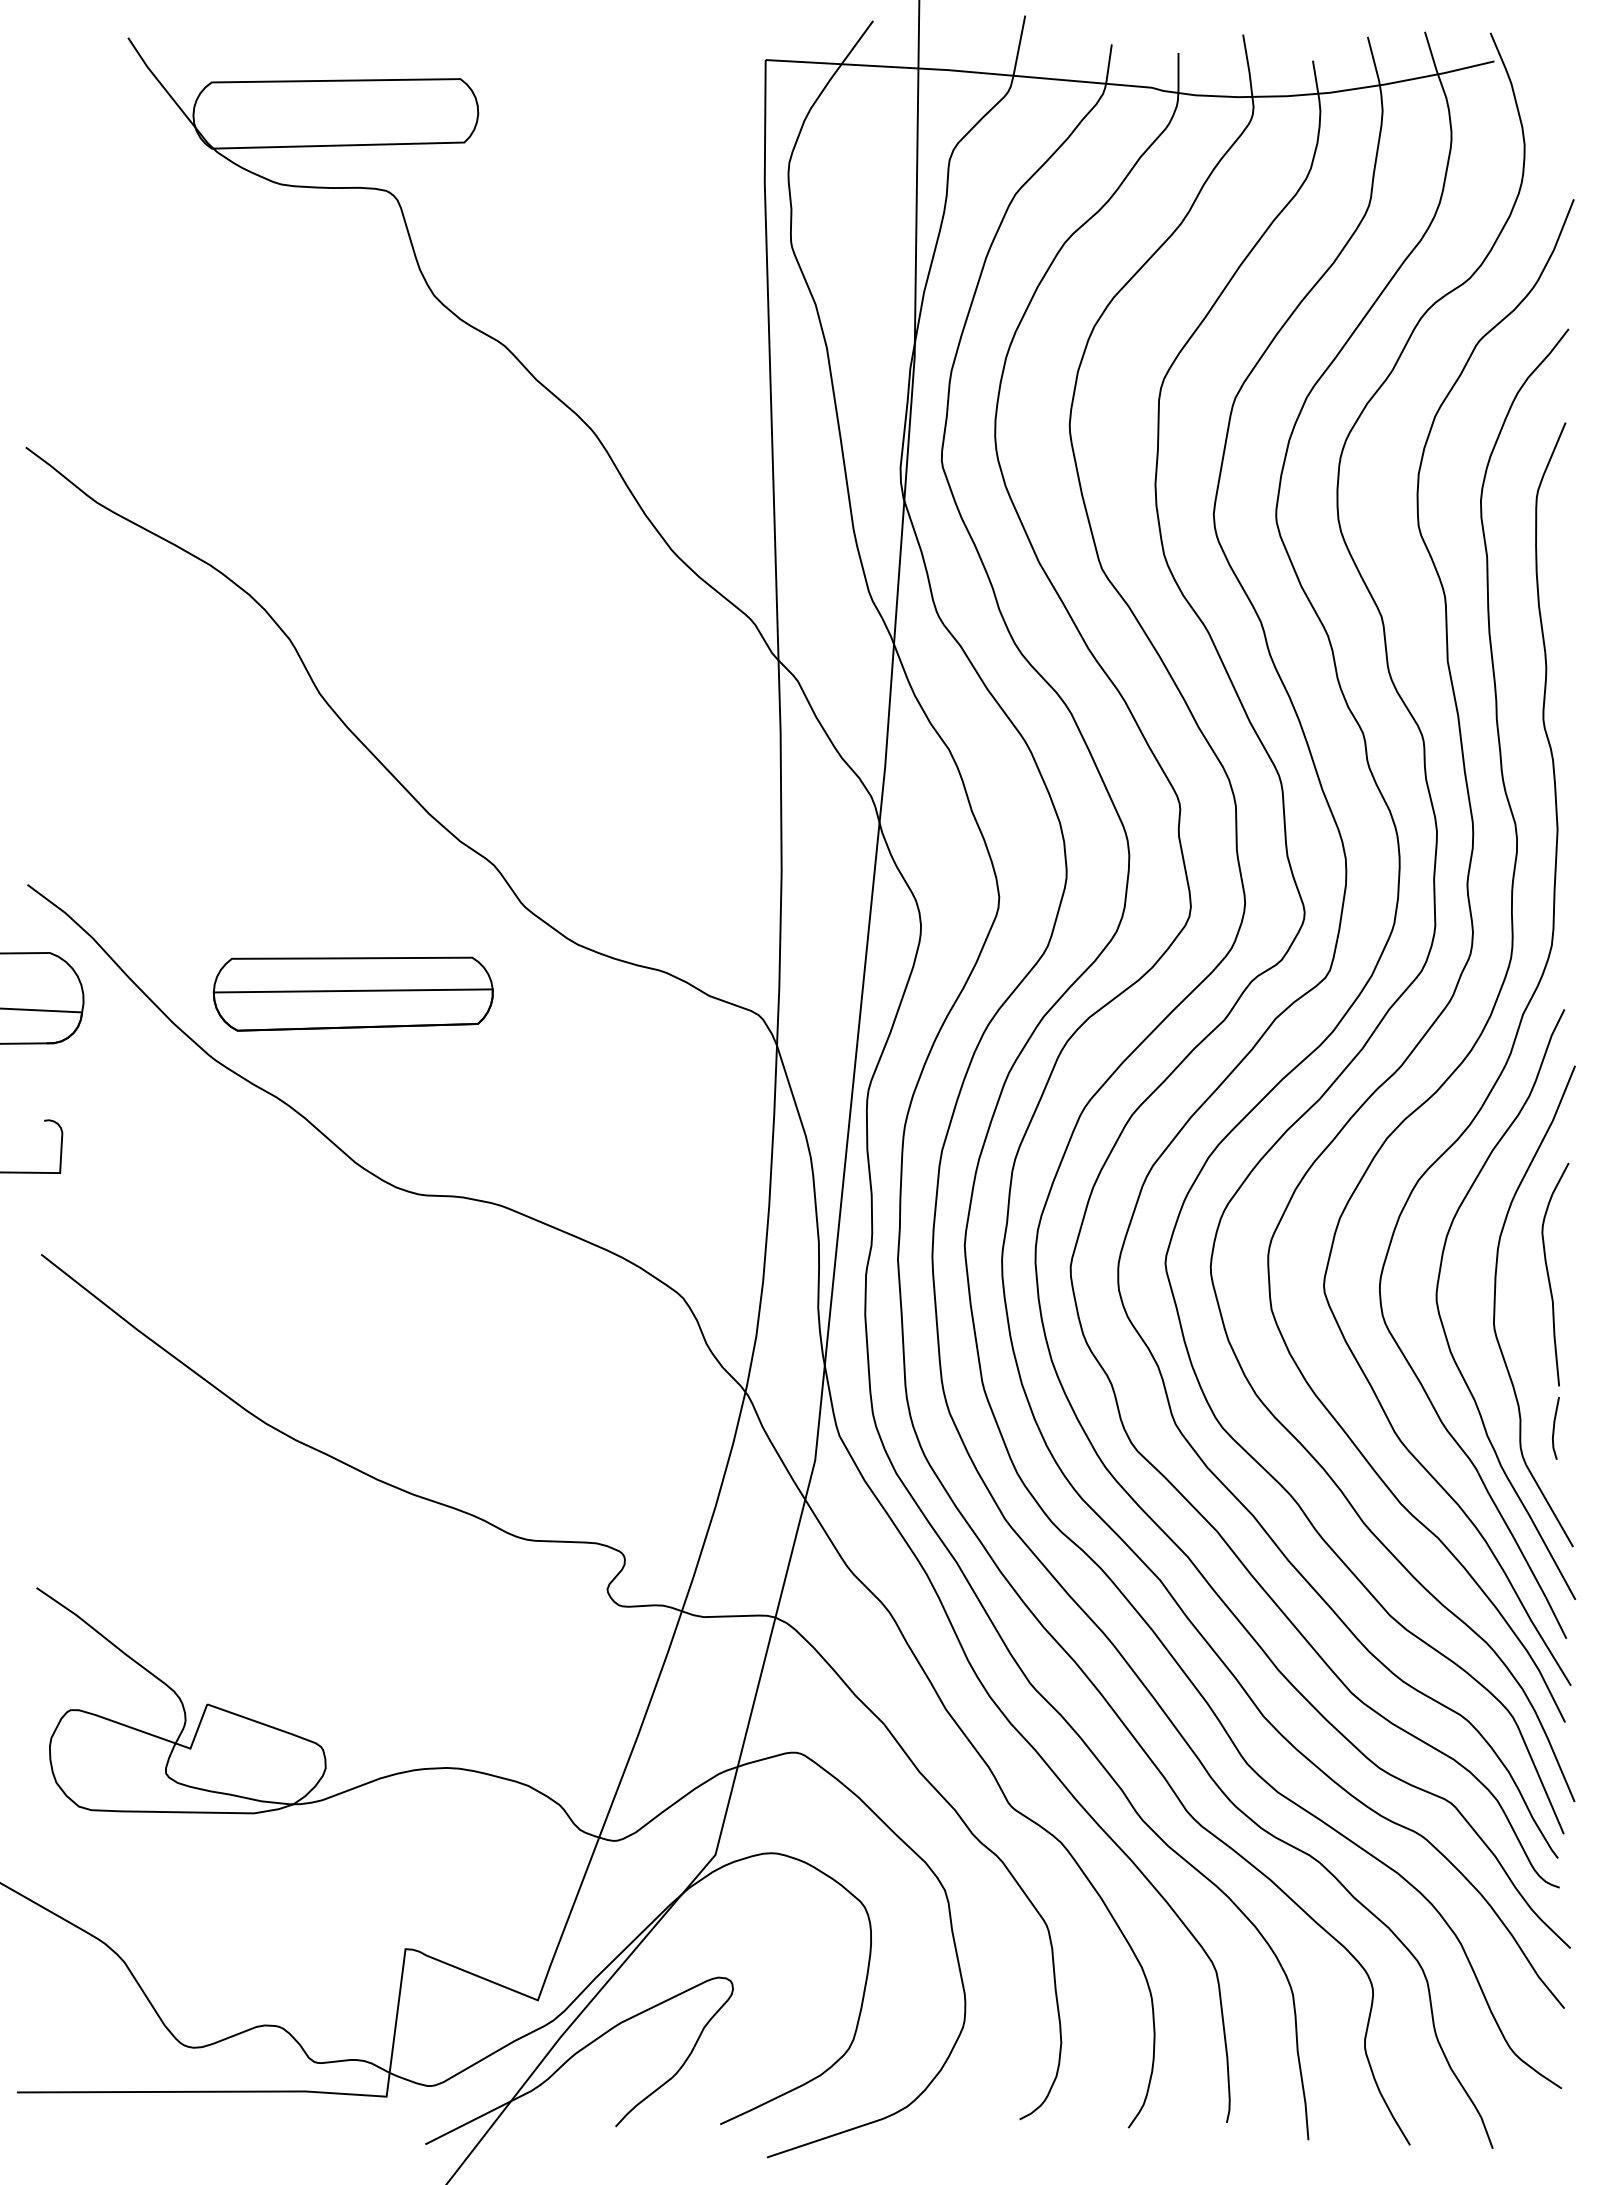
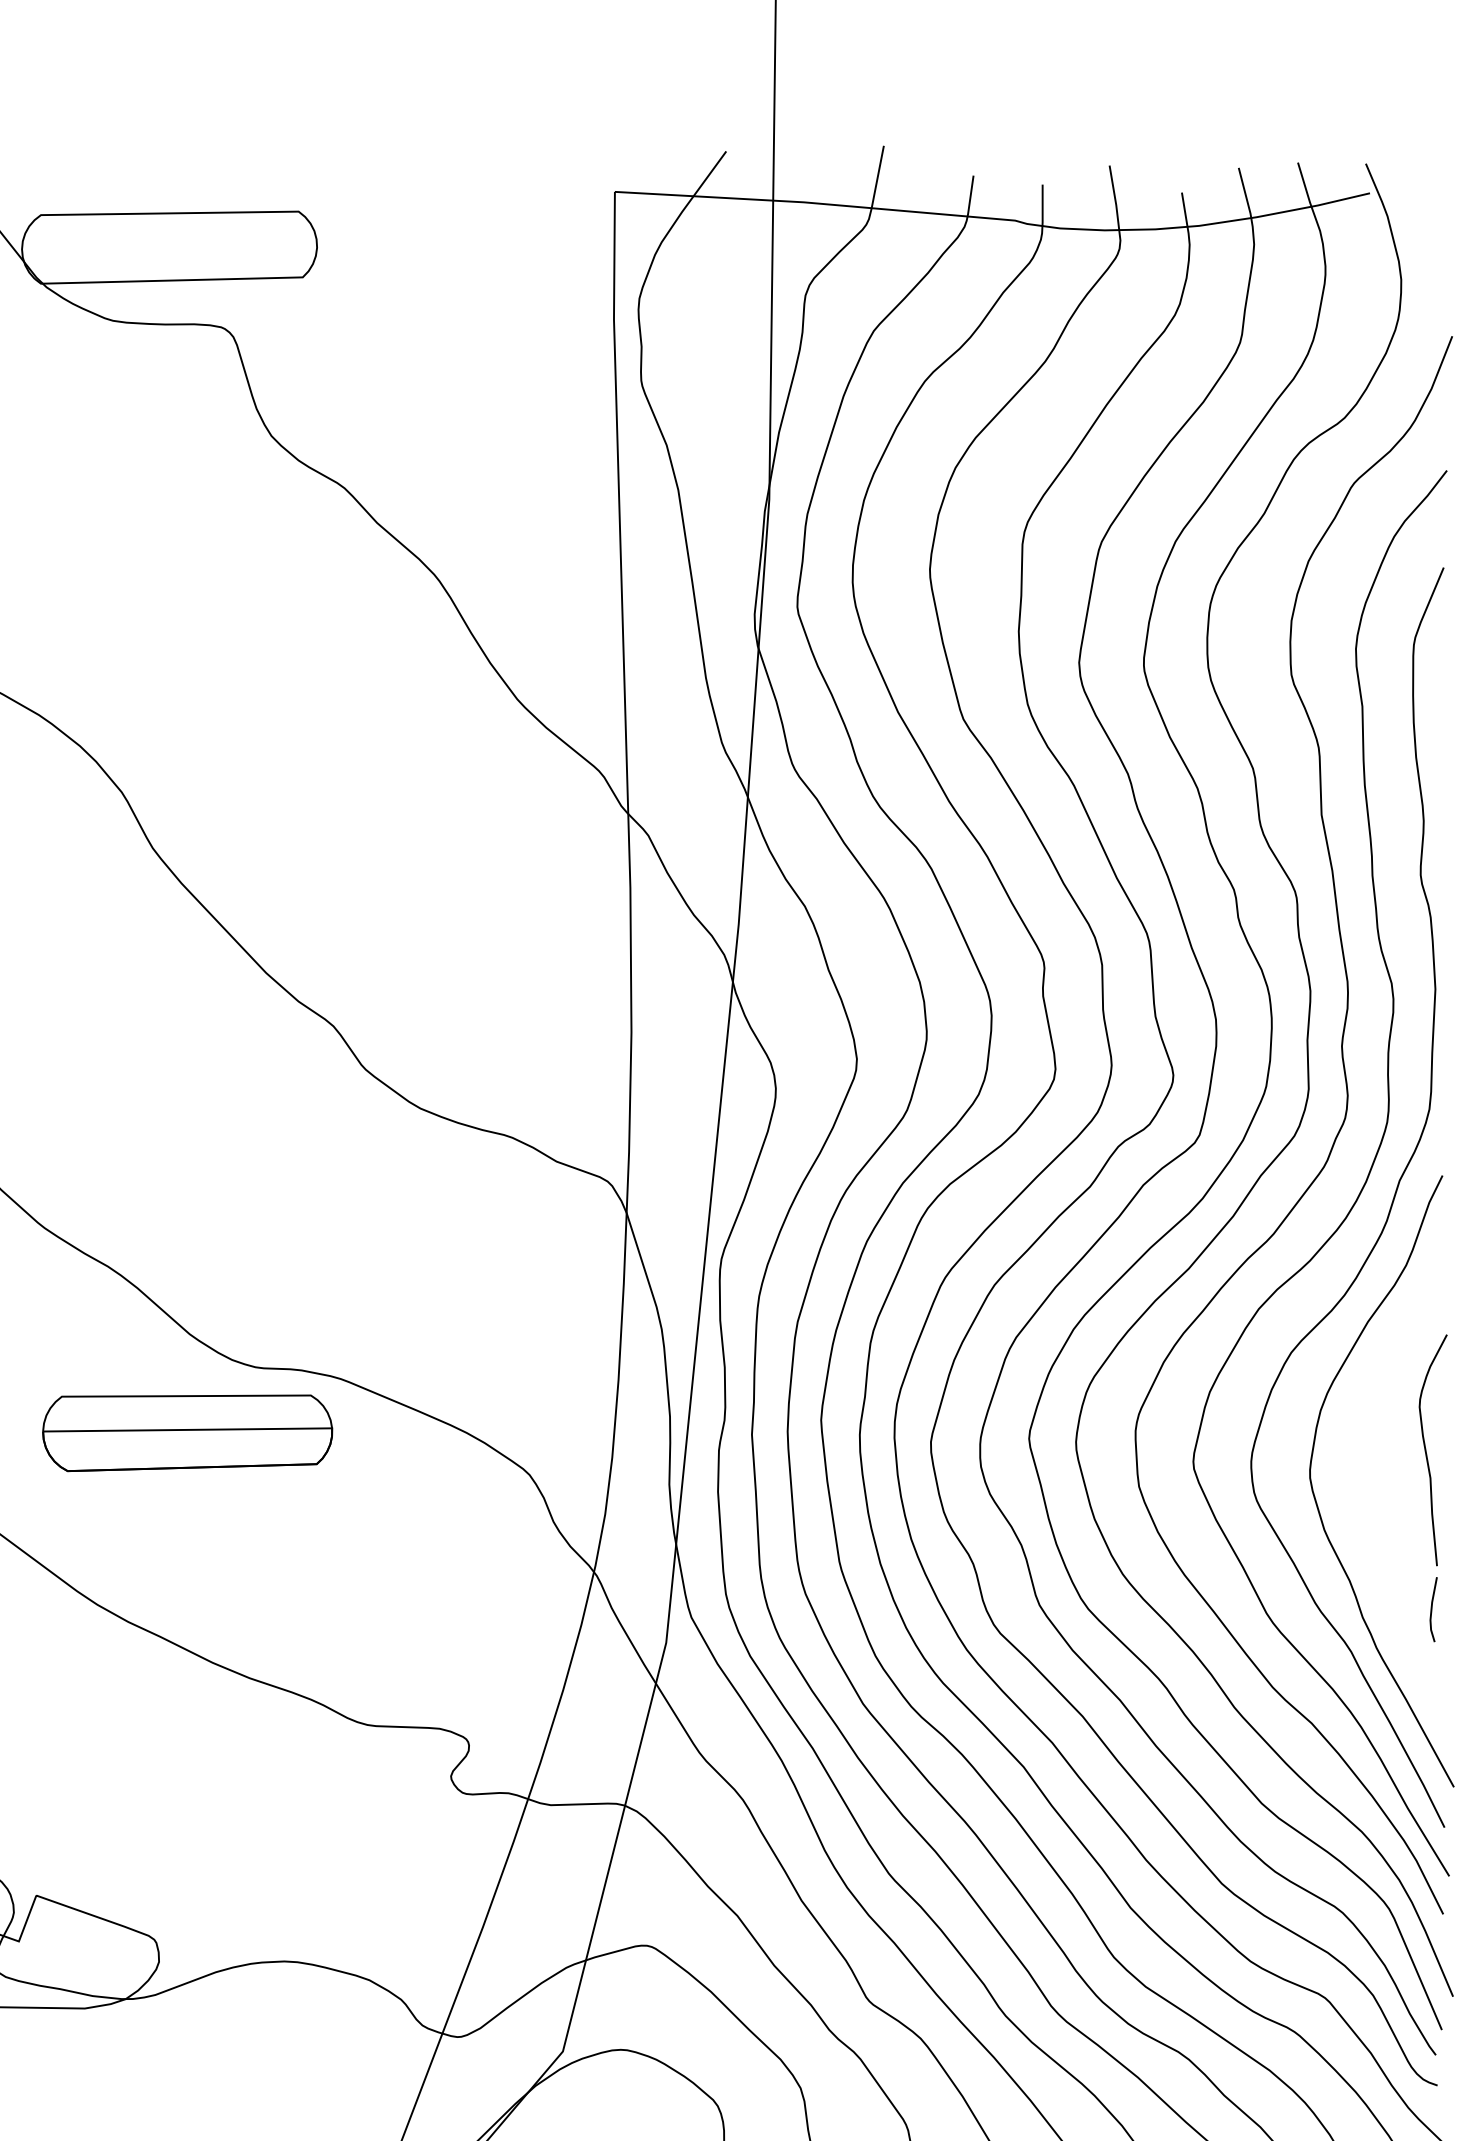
part: (352, 993) -> (186, 1432), moved
curve: (1495, 1306) -> (1371, 1483), removed

